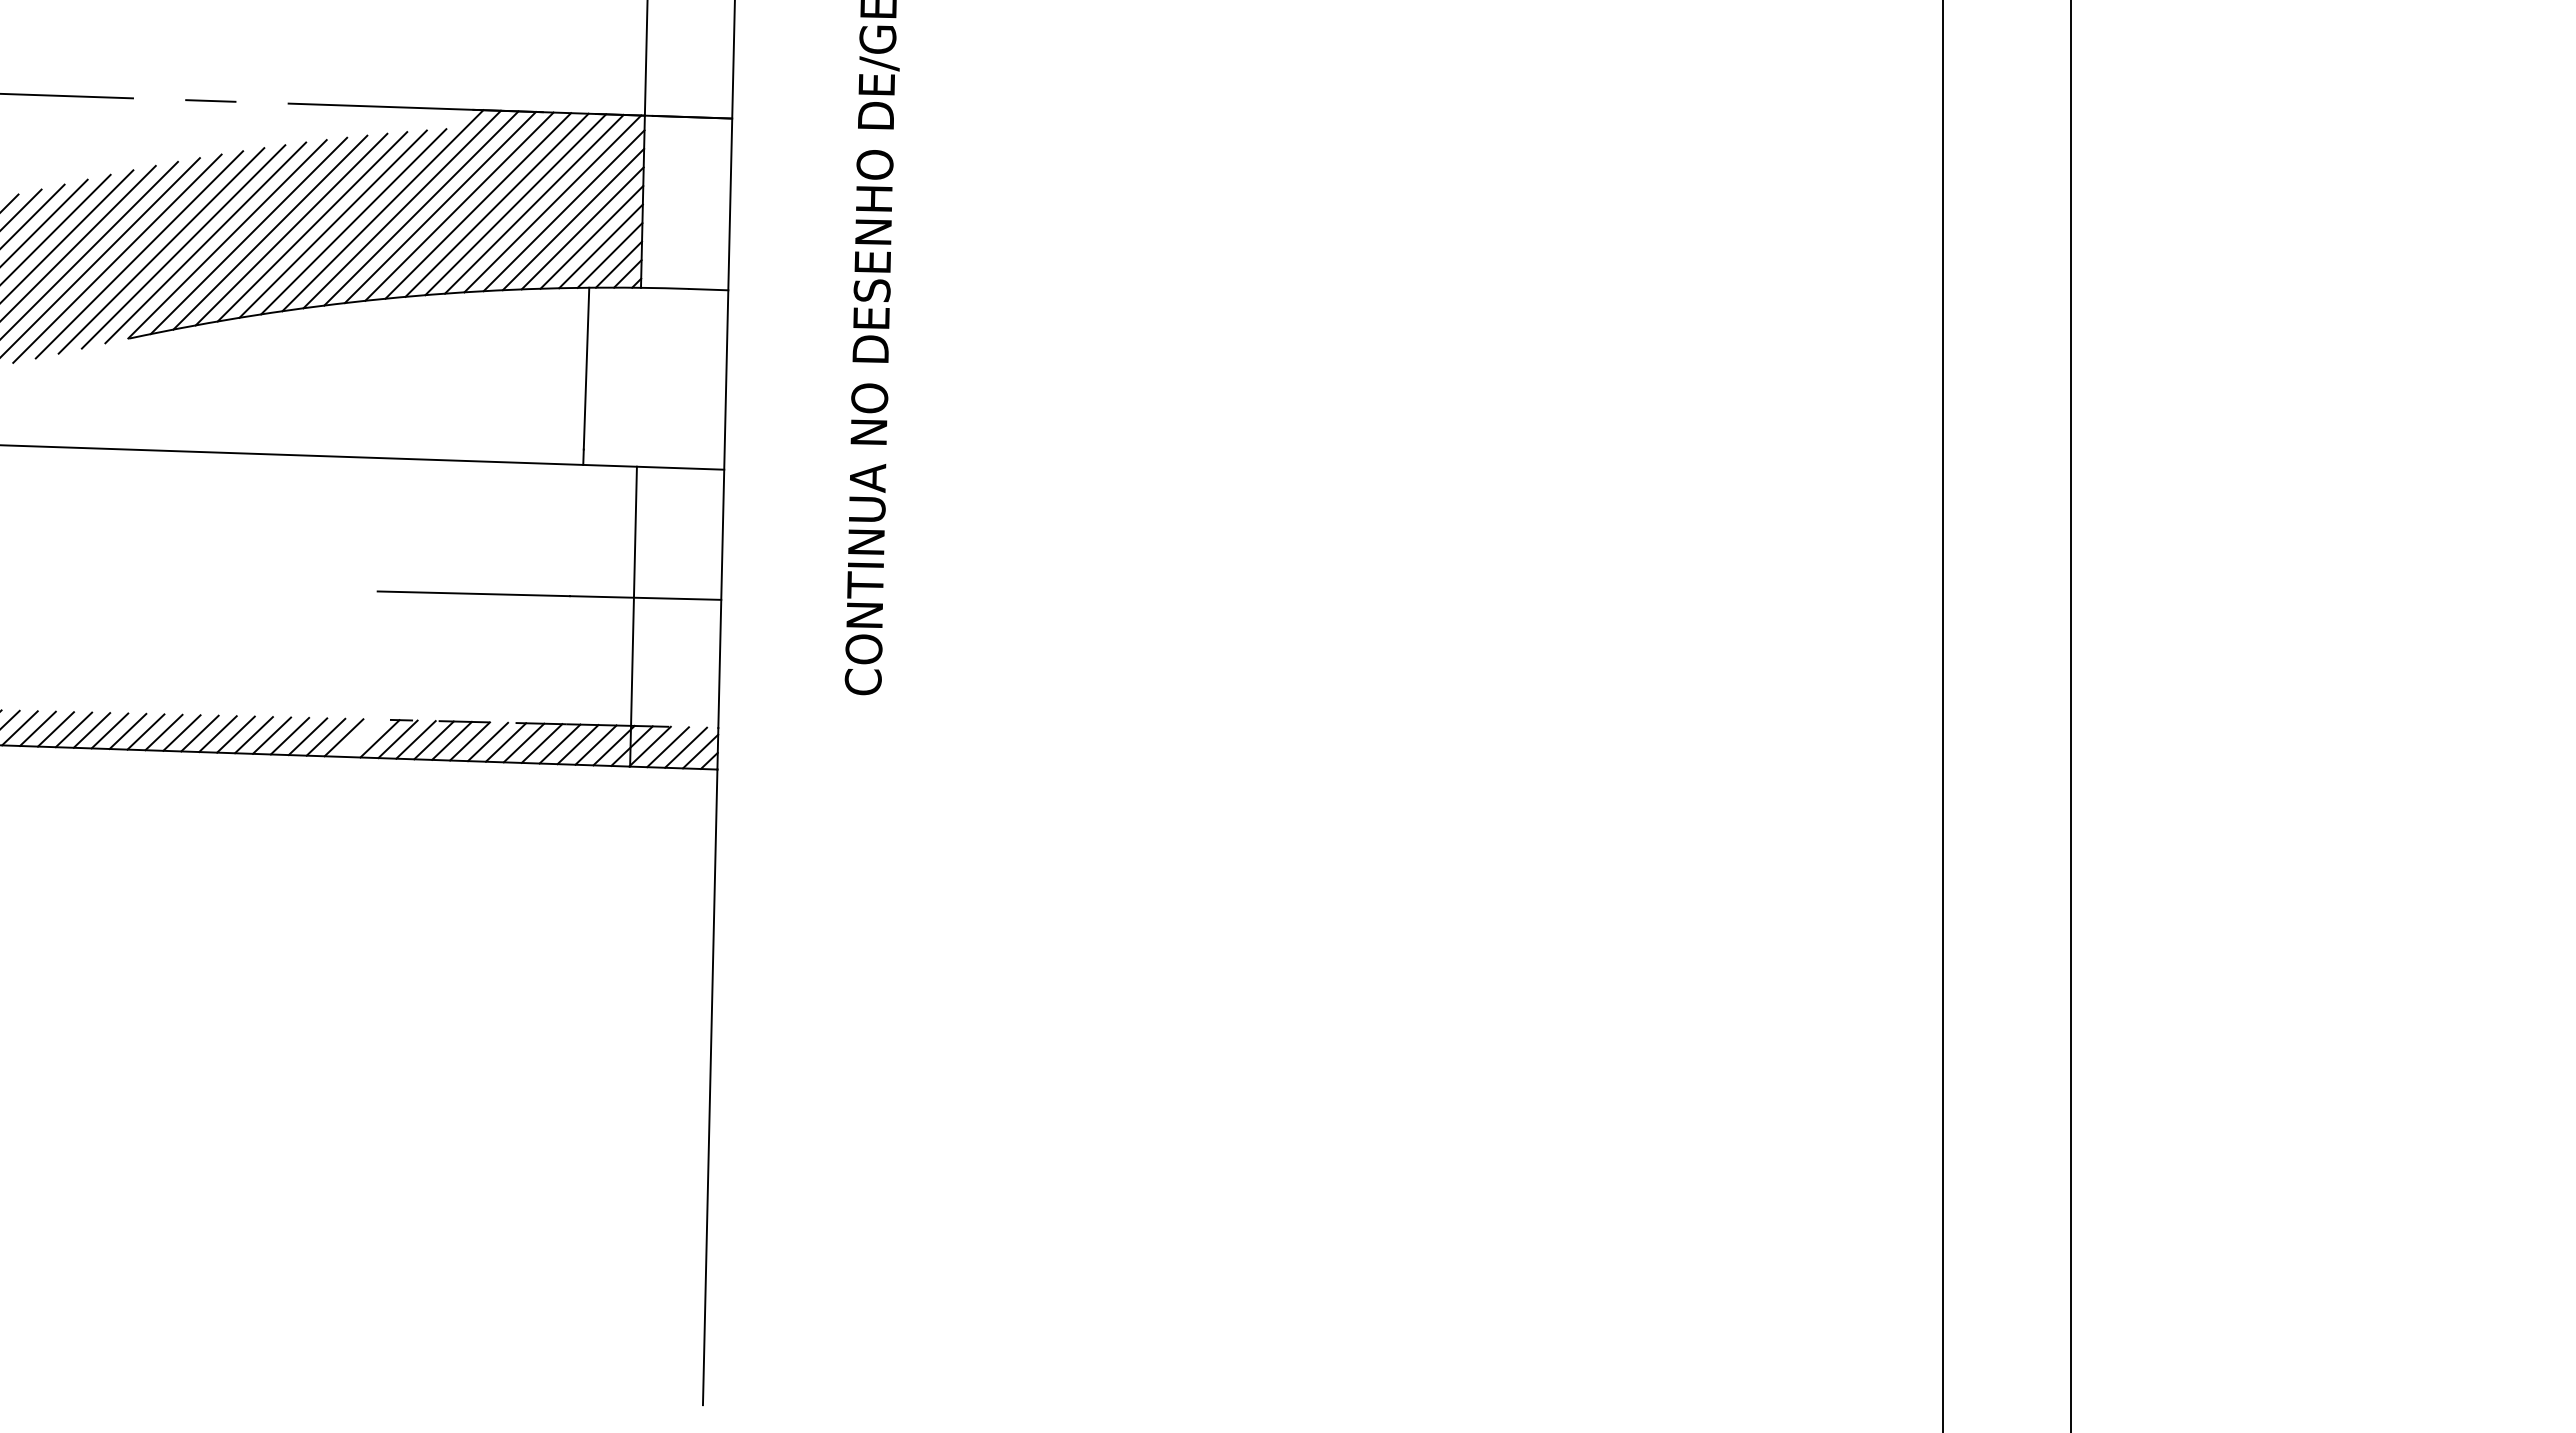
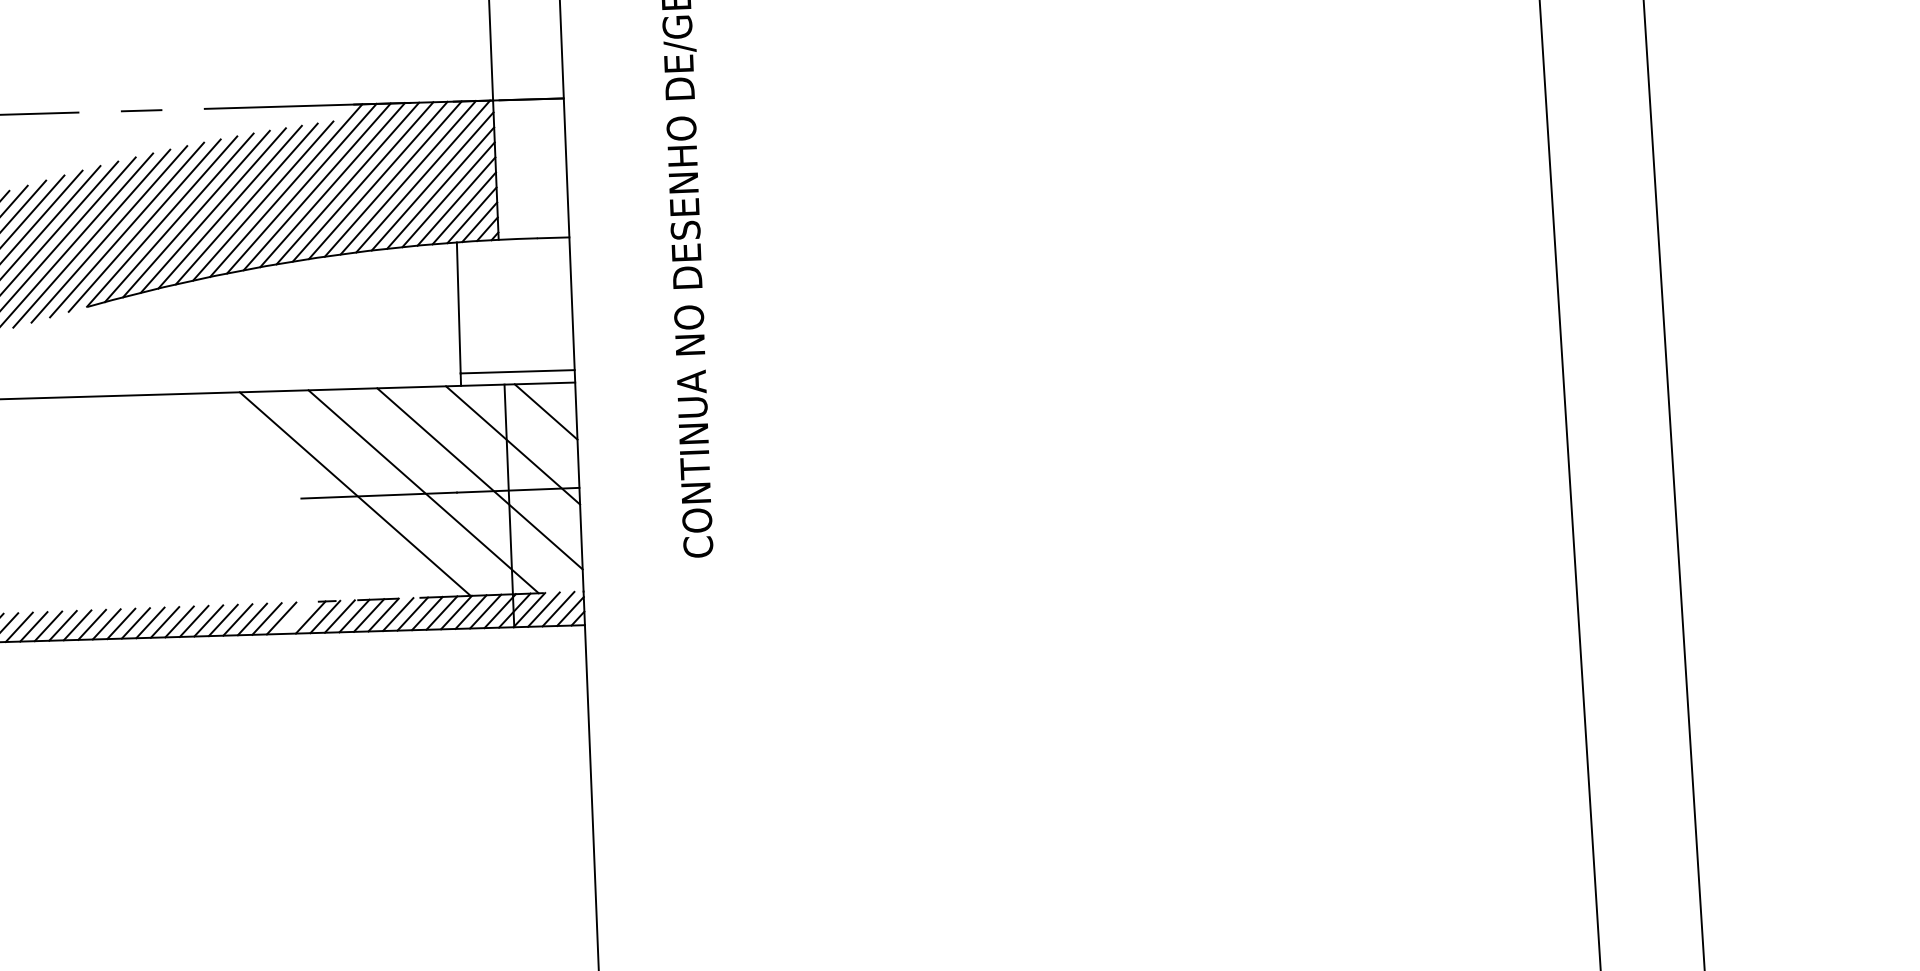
line: (653, 451) -> (517, 371), added
line: (685, 503) -> (545, 411), added
line: (642, 542) -> (512, 445), added
line: (599, 580) -> (480, 478), added
line: (444, 589) -> (355, 493), added
line: (528, 592) -> (423, 491), added

